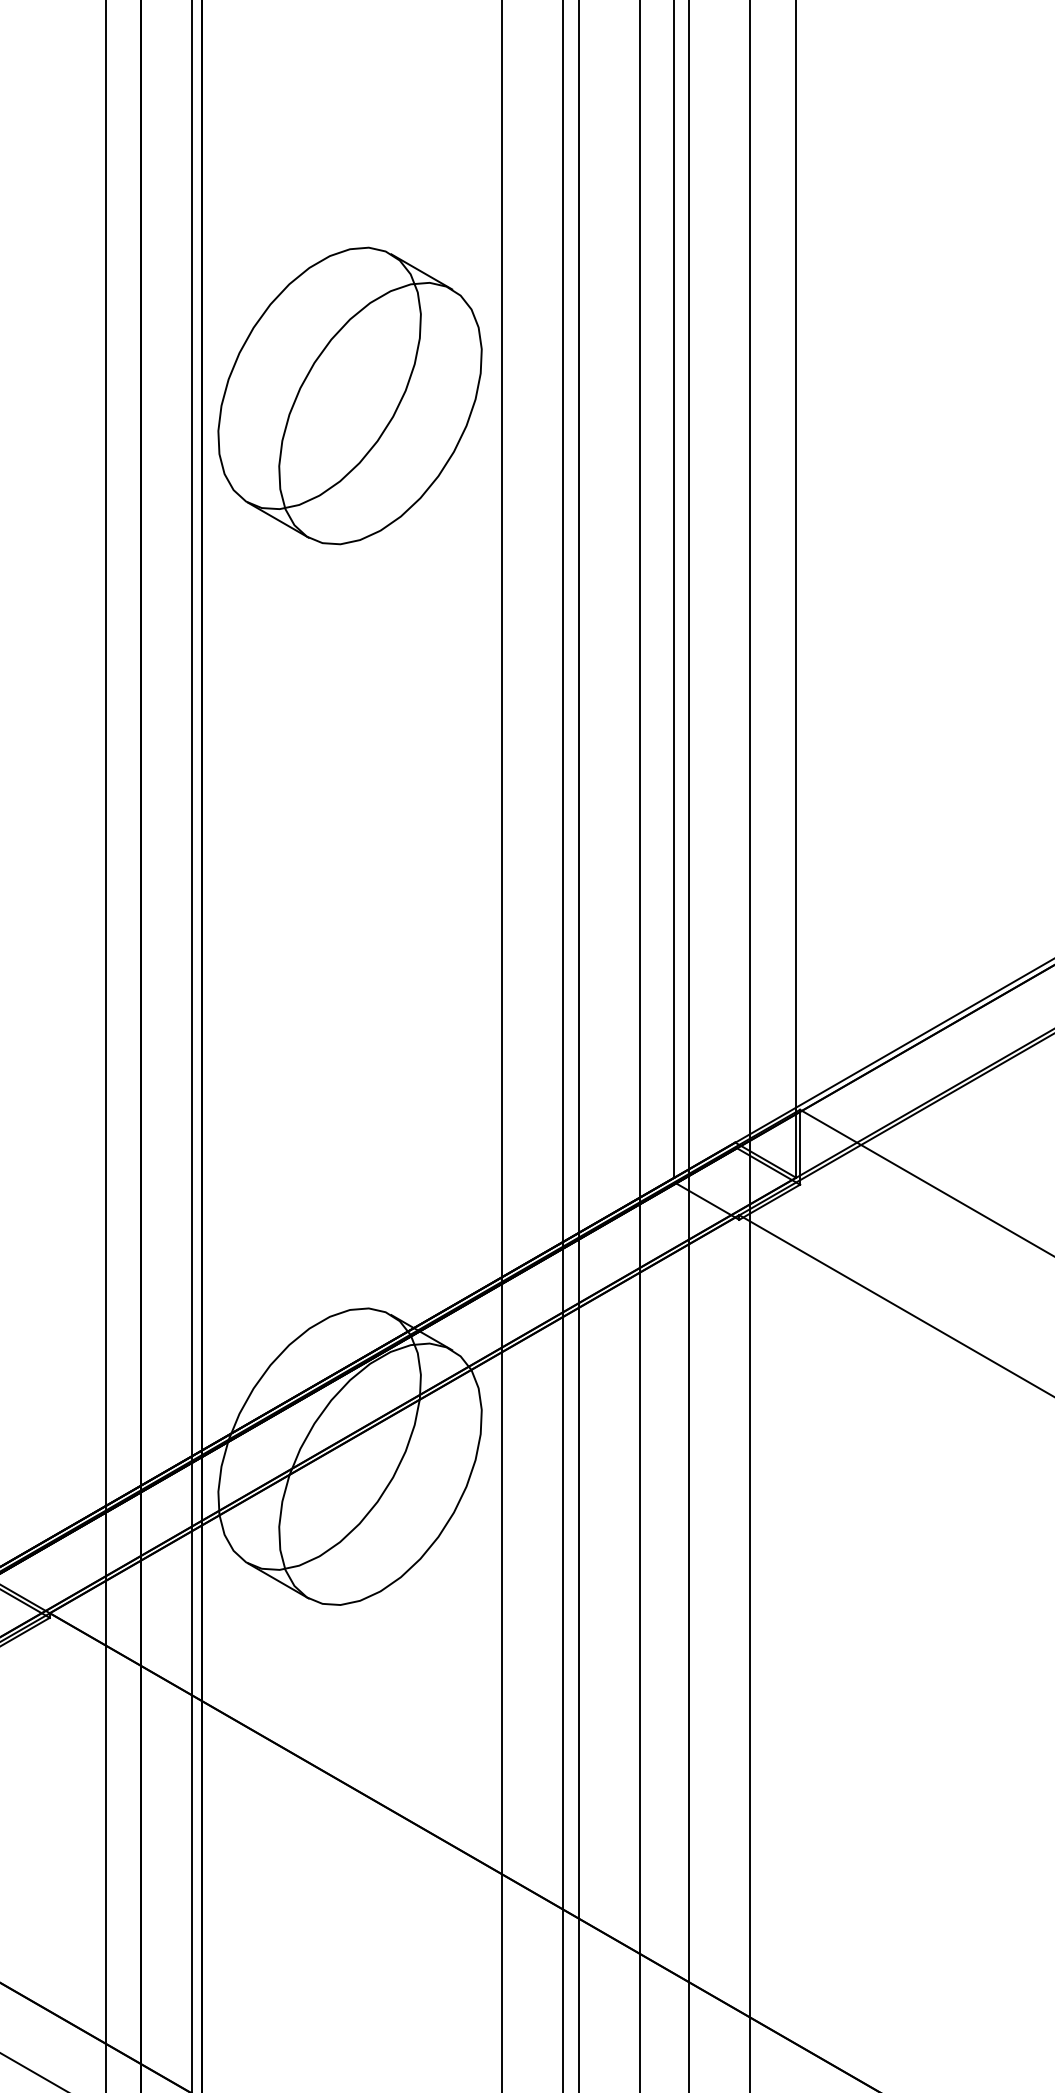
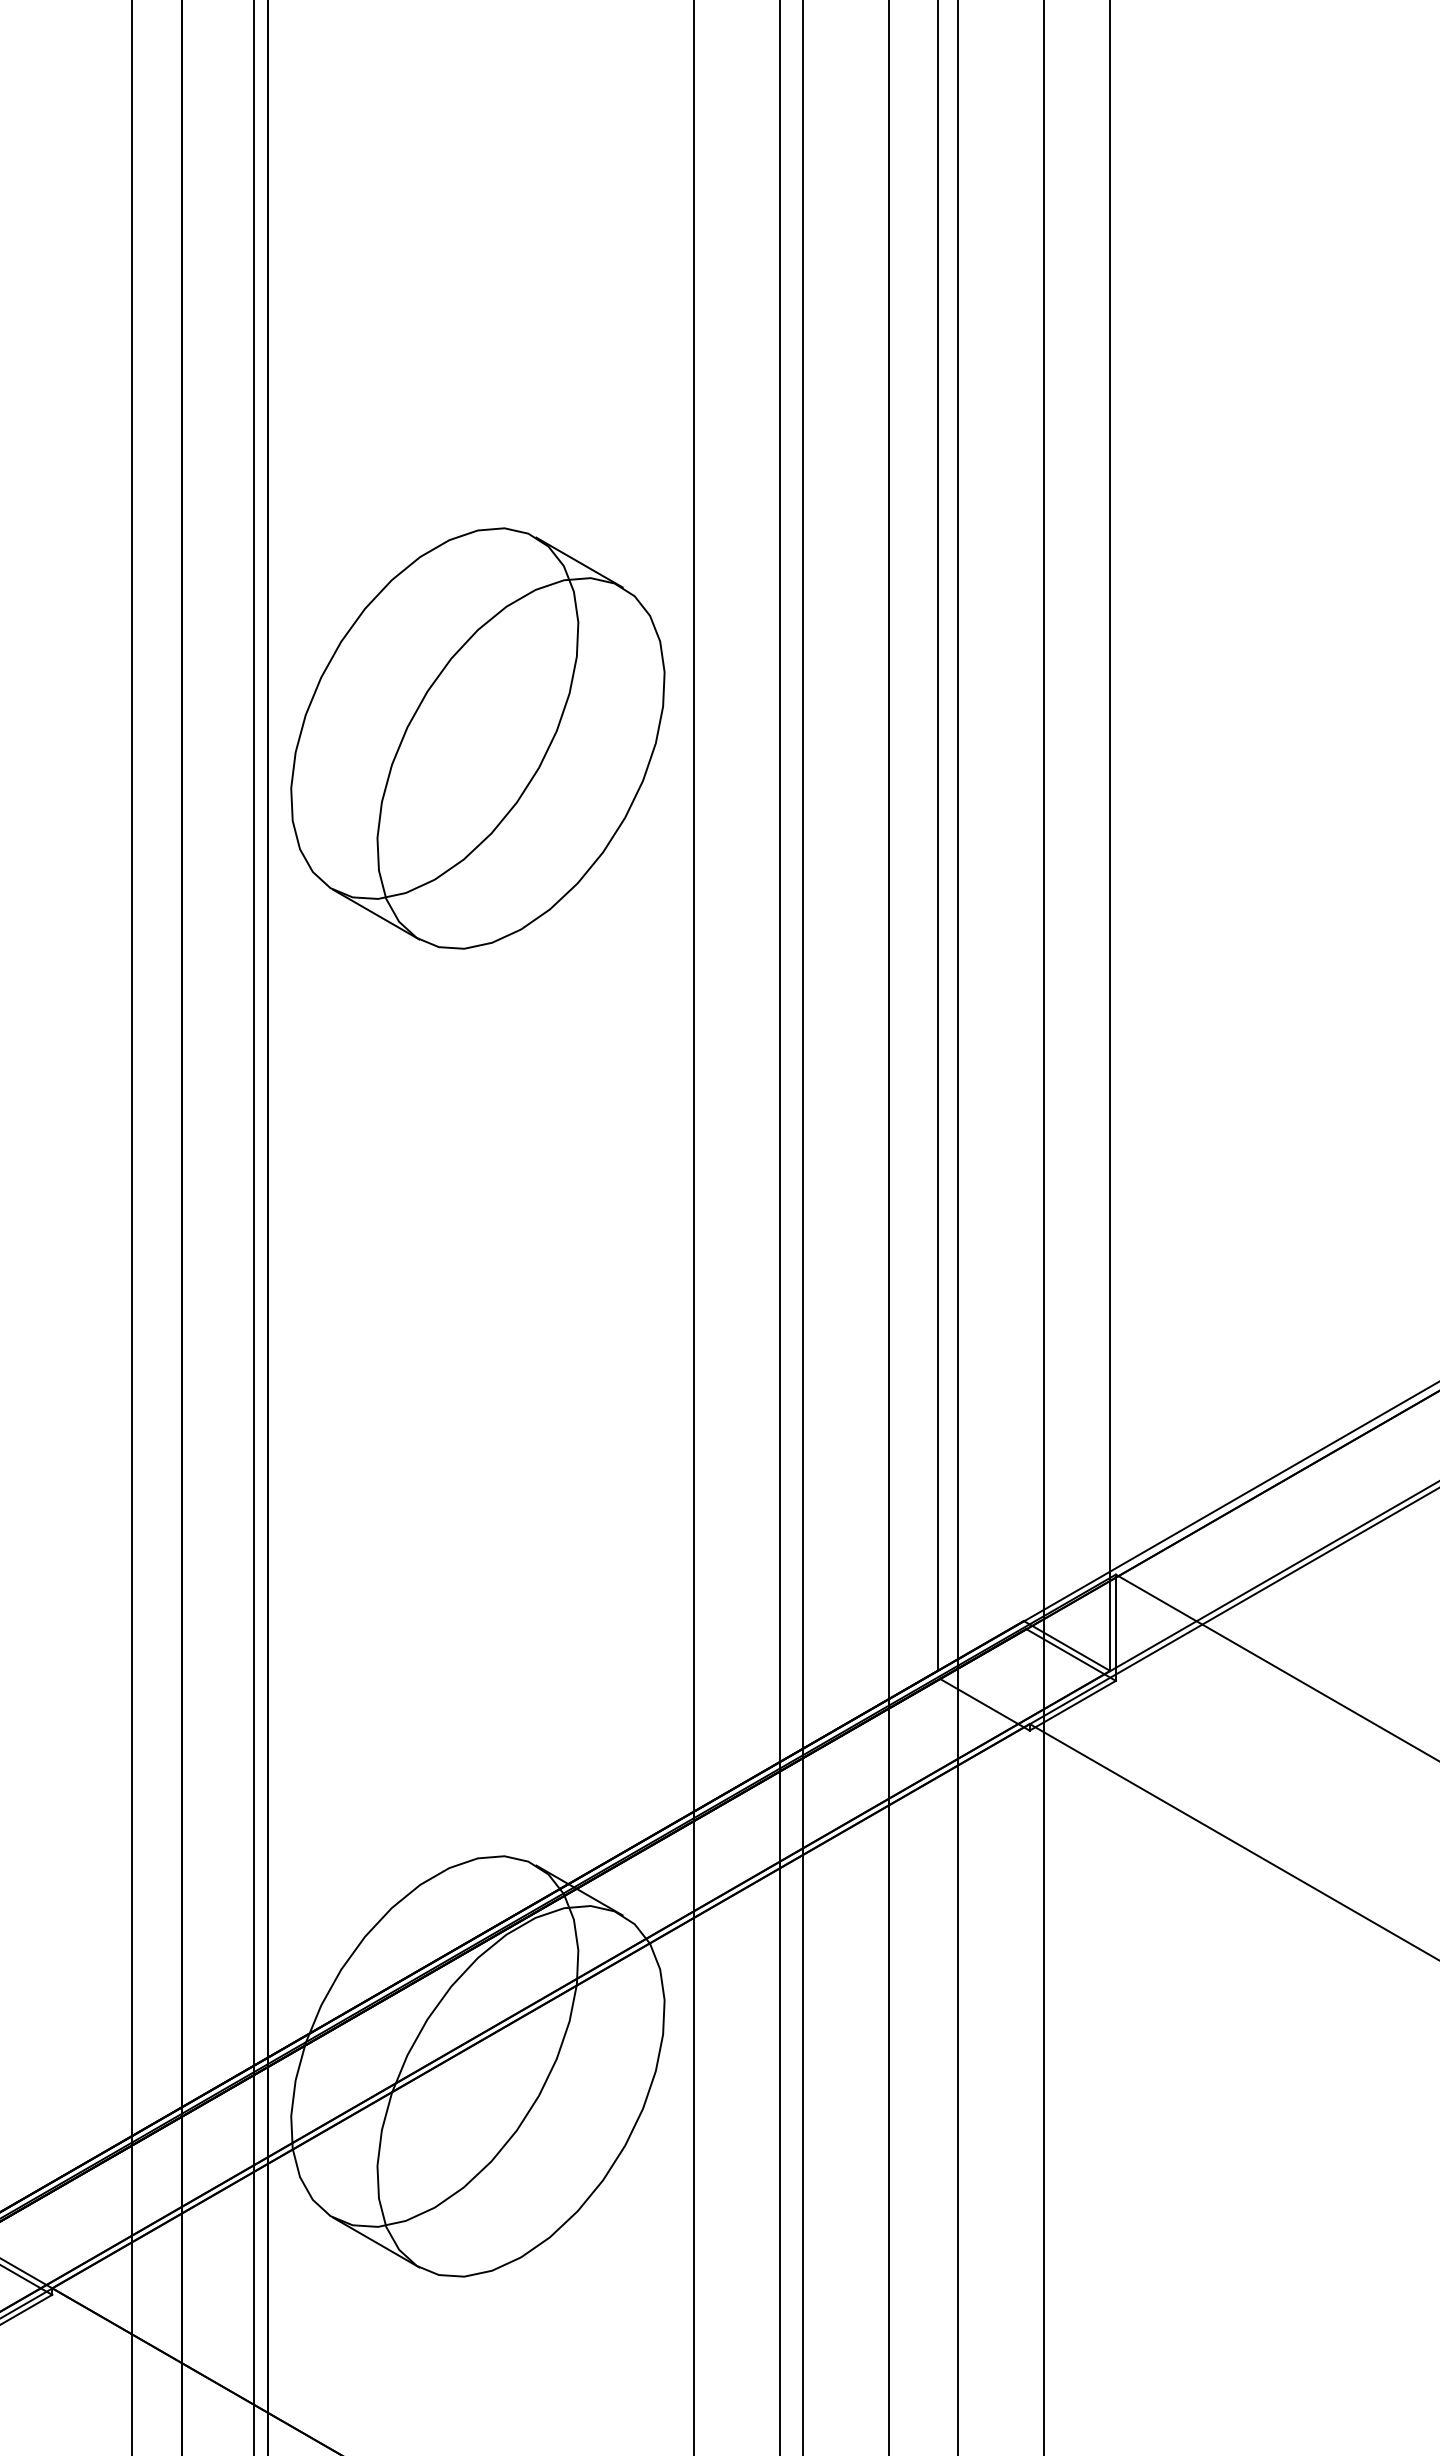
part: (349, 395) -> (477, 737), moved

